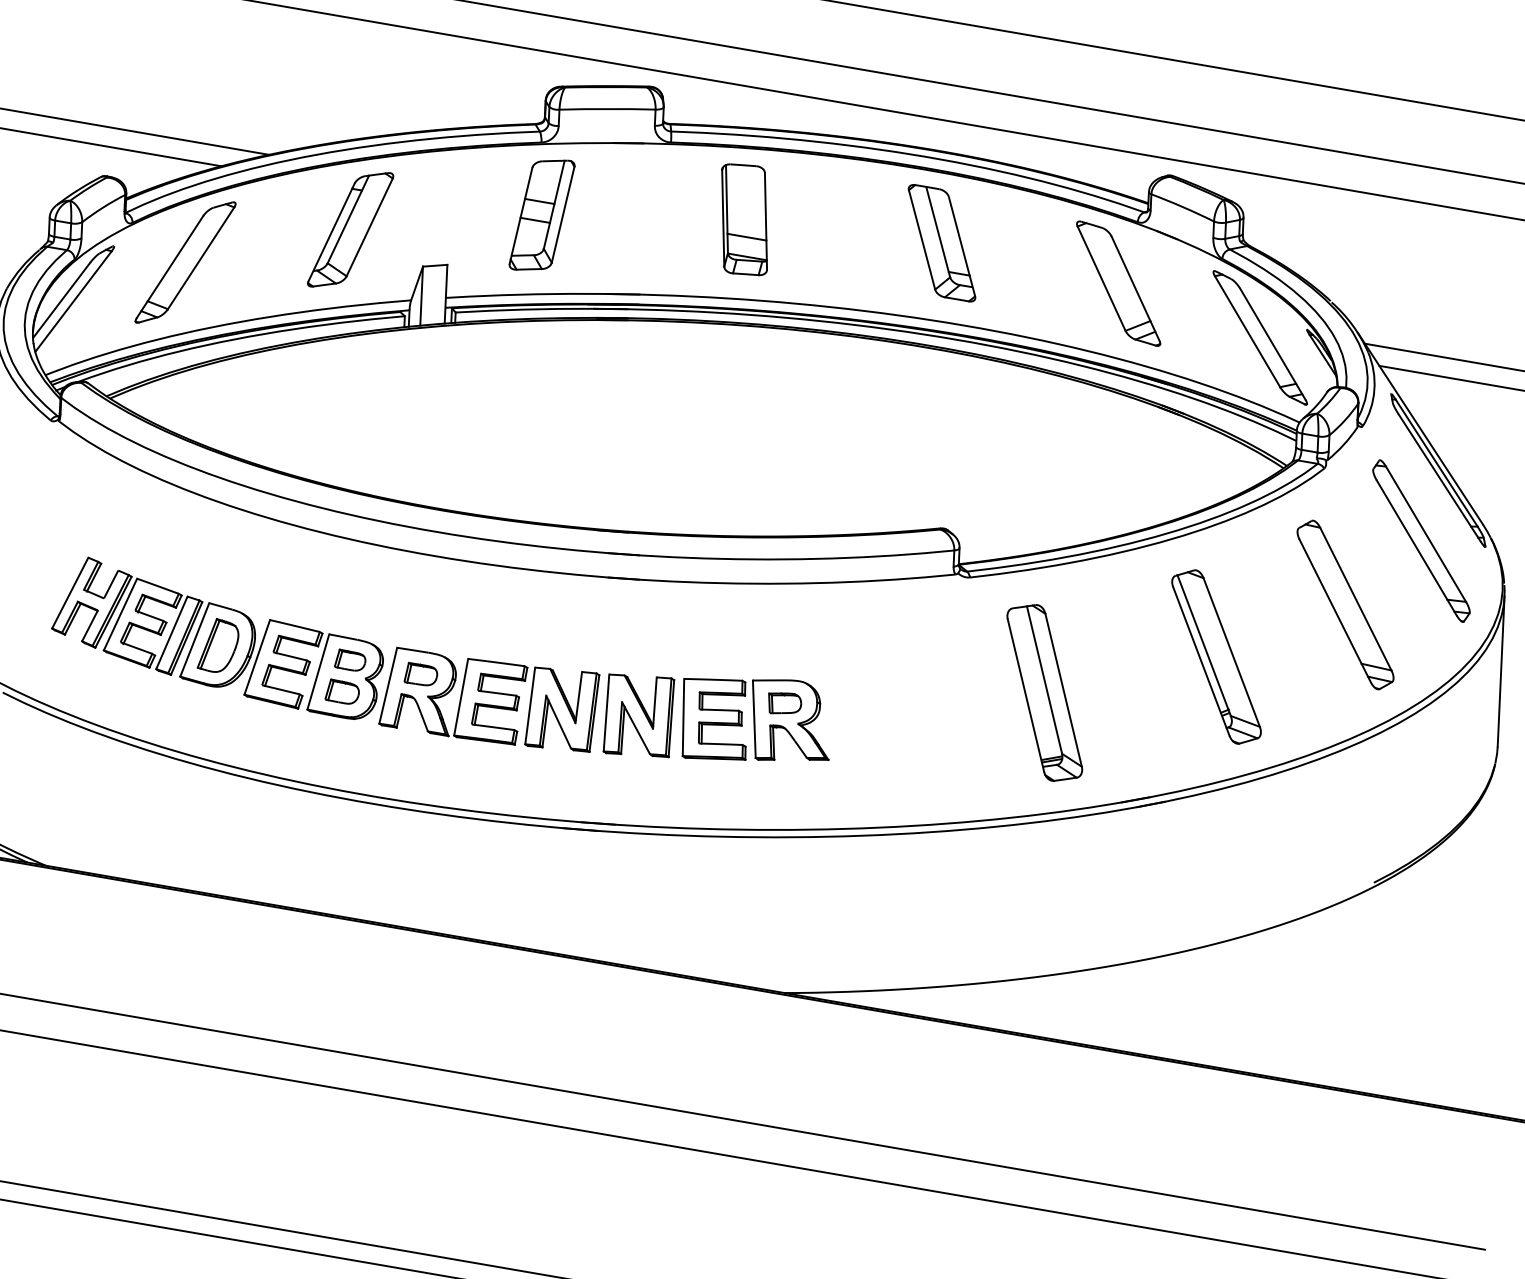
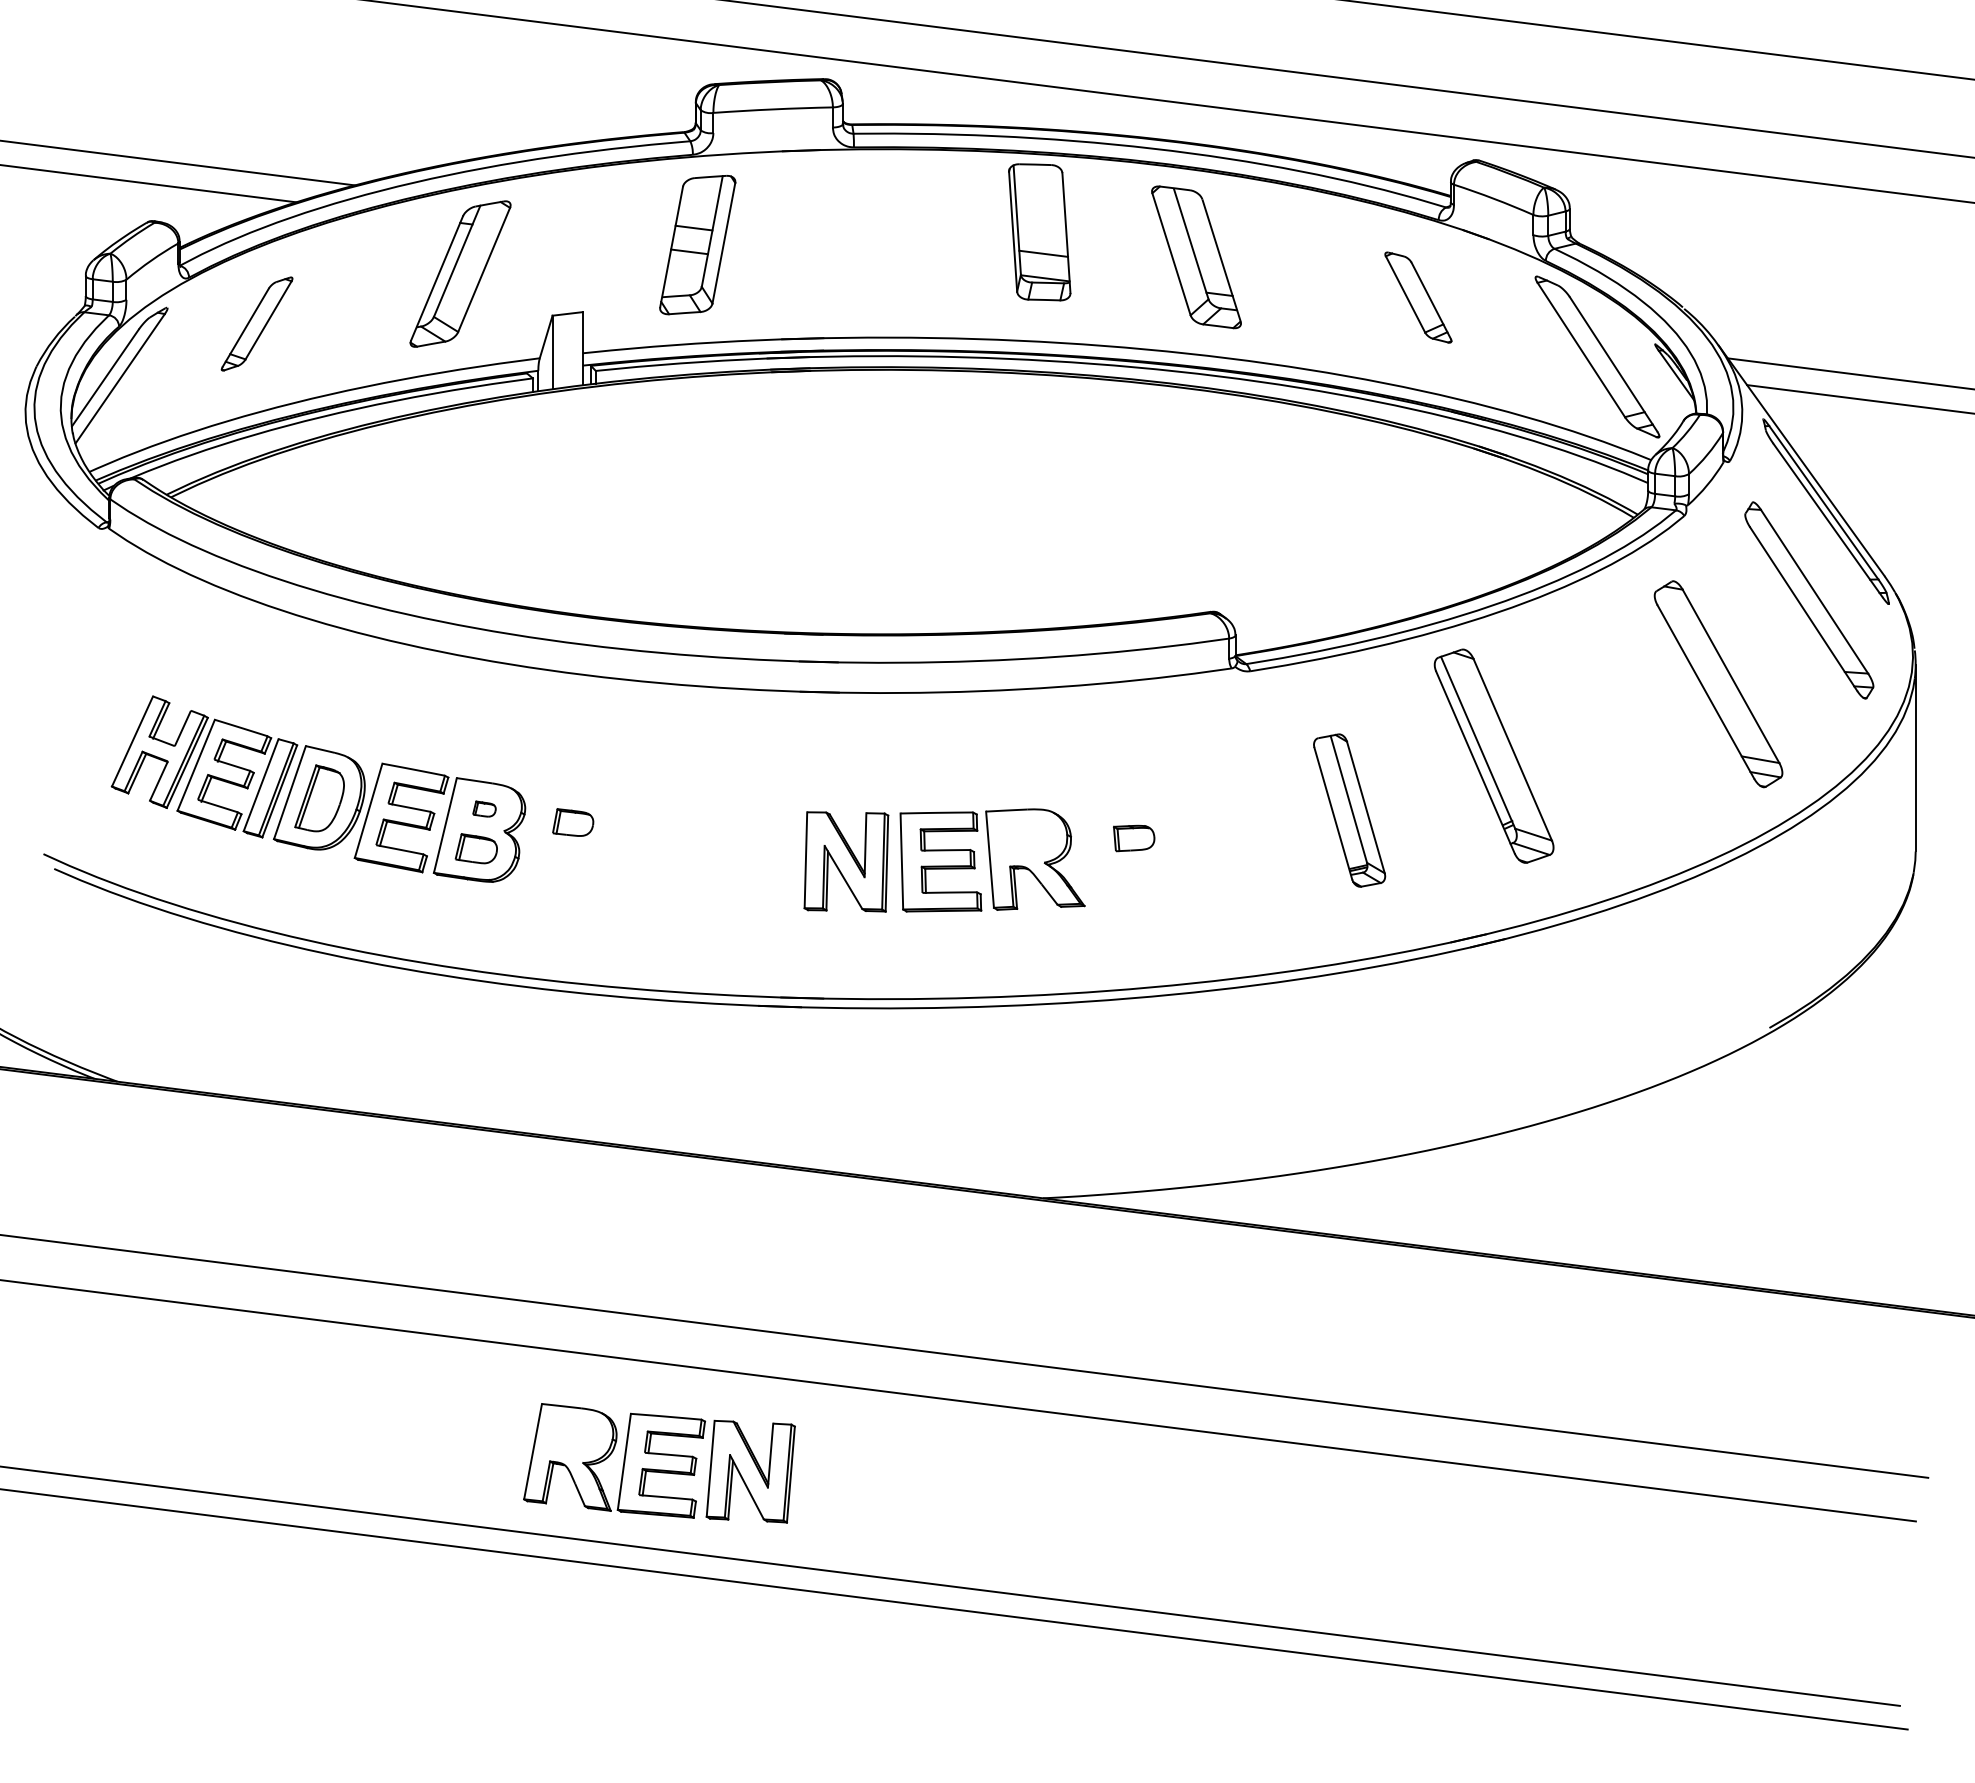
part: (744, 219) -> (1039, 232), moved
part: (185, 262) -> (256, 323), size x0.6
part: (1118, 283) -> (1418, 297), size x0.6
part: (1216, 656) -> (1493, 755), moved
part: (350, 659) -> (484, 808), size x0.6
part: (1044, 692) -> (1349, 810), size x0.7
part: (489, 699) -> (659, 1463), moved
part: (785, 703) -> (1134, 838), moved

